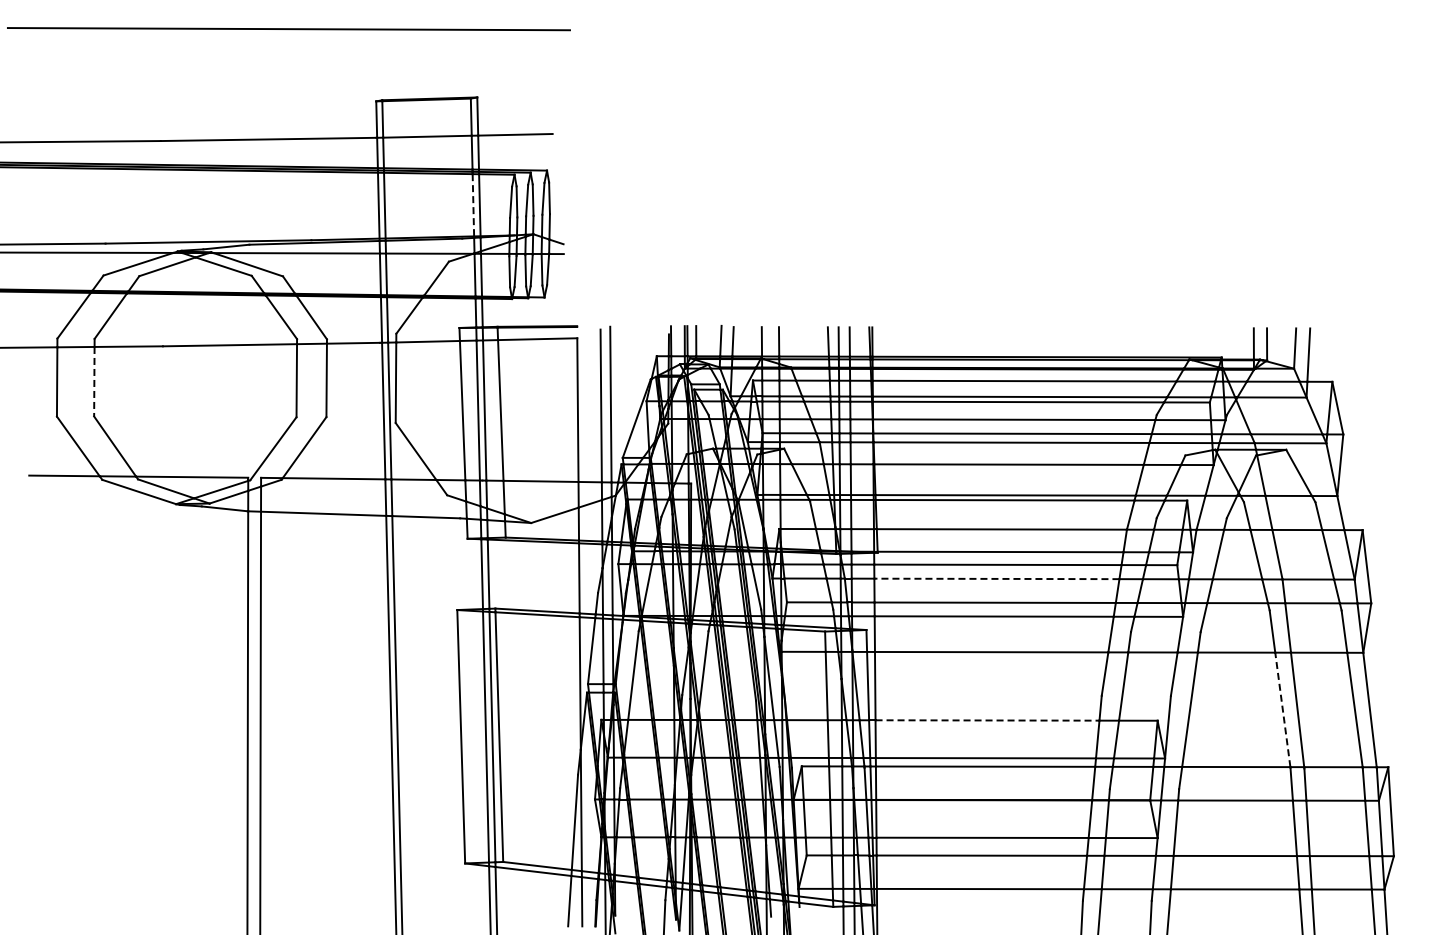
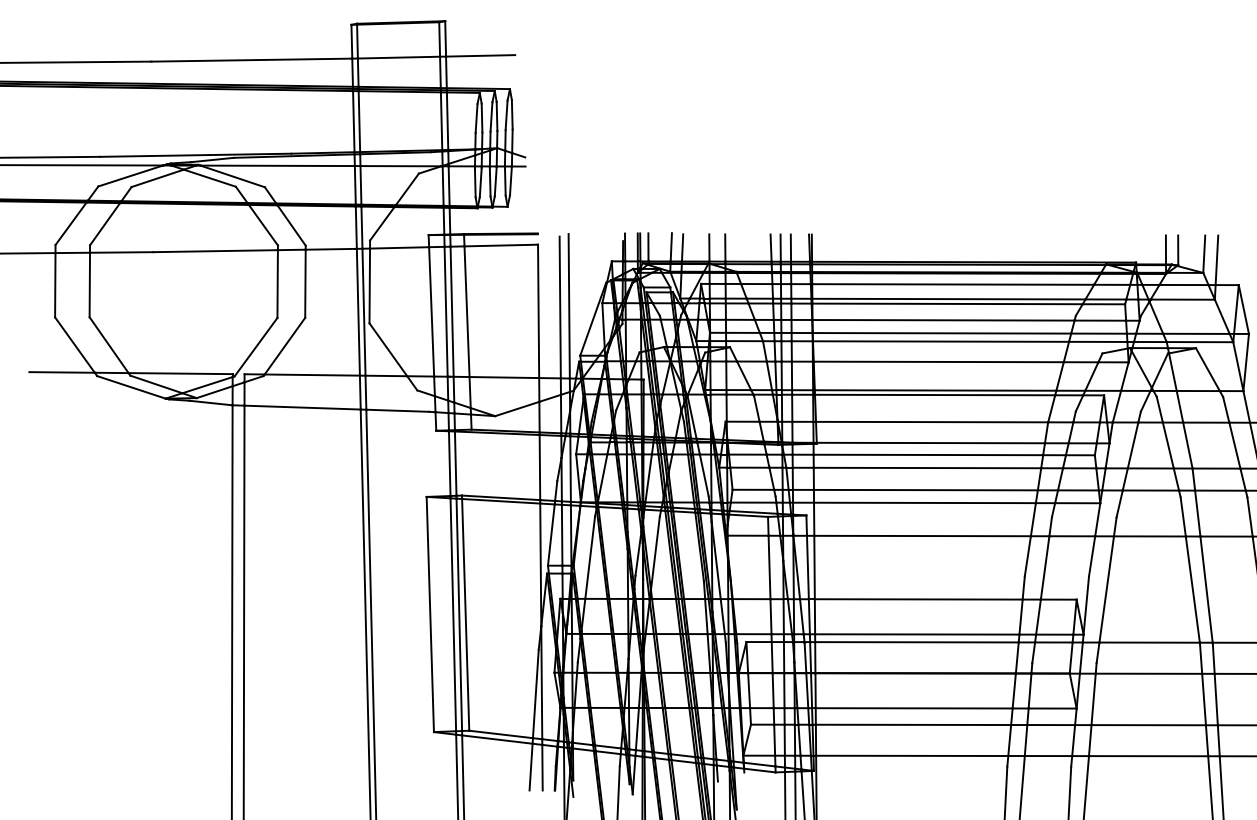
line: (473, 206) -> (441, 122), dashed -> solid
line: (94, 381) -> (89, 284), dashed -> solid
line: (996, 578) -> (927, 467), dashed -> solid
line: (1282, 709) -> (1192, 589), dashed -> solid
line: (987, 720) -> (918, 599), dashed -> solid

